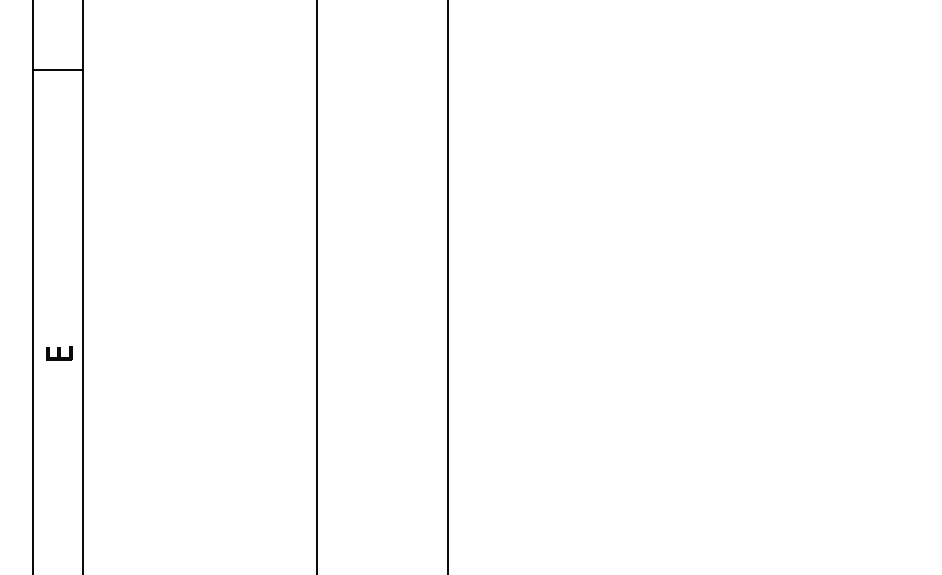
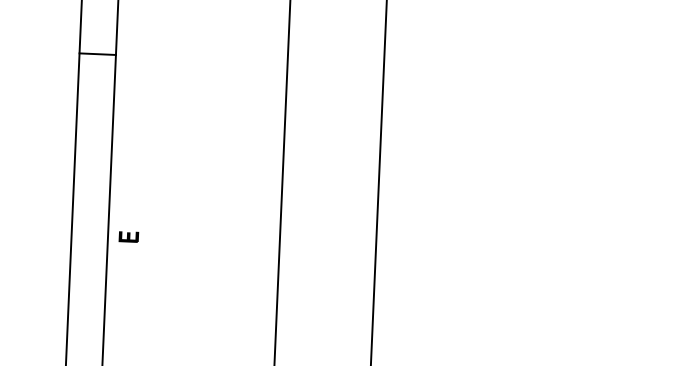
line: (57, 69) -> (97, 53), moved
part: (59, 353) -> (129, 237), moved

